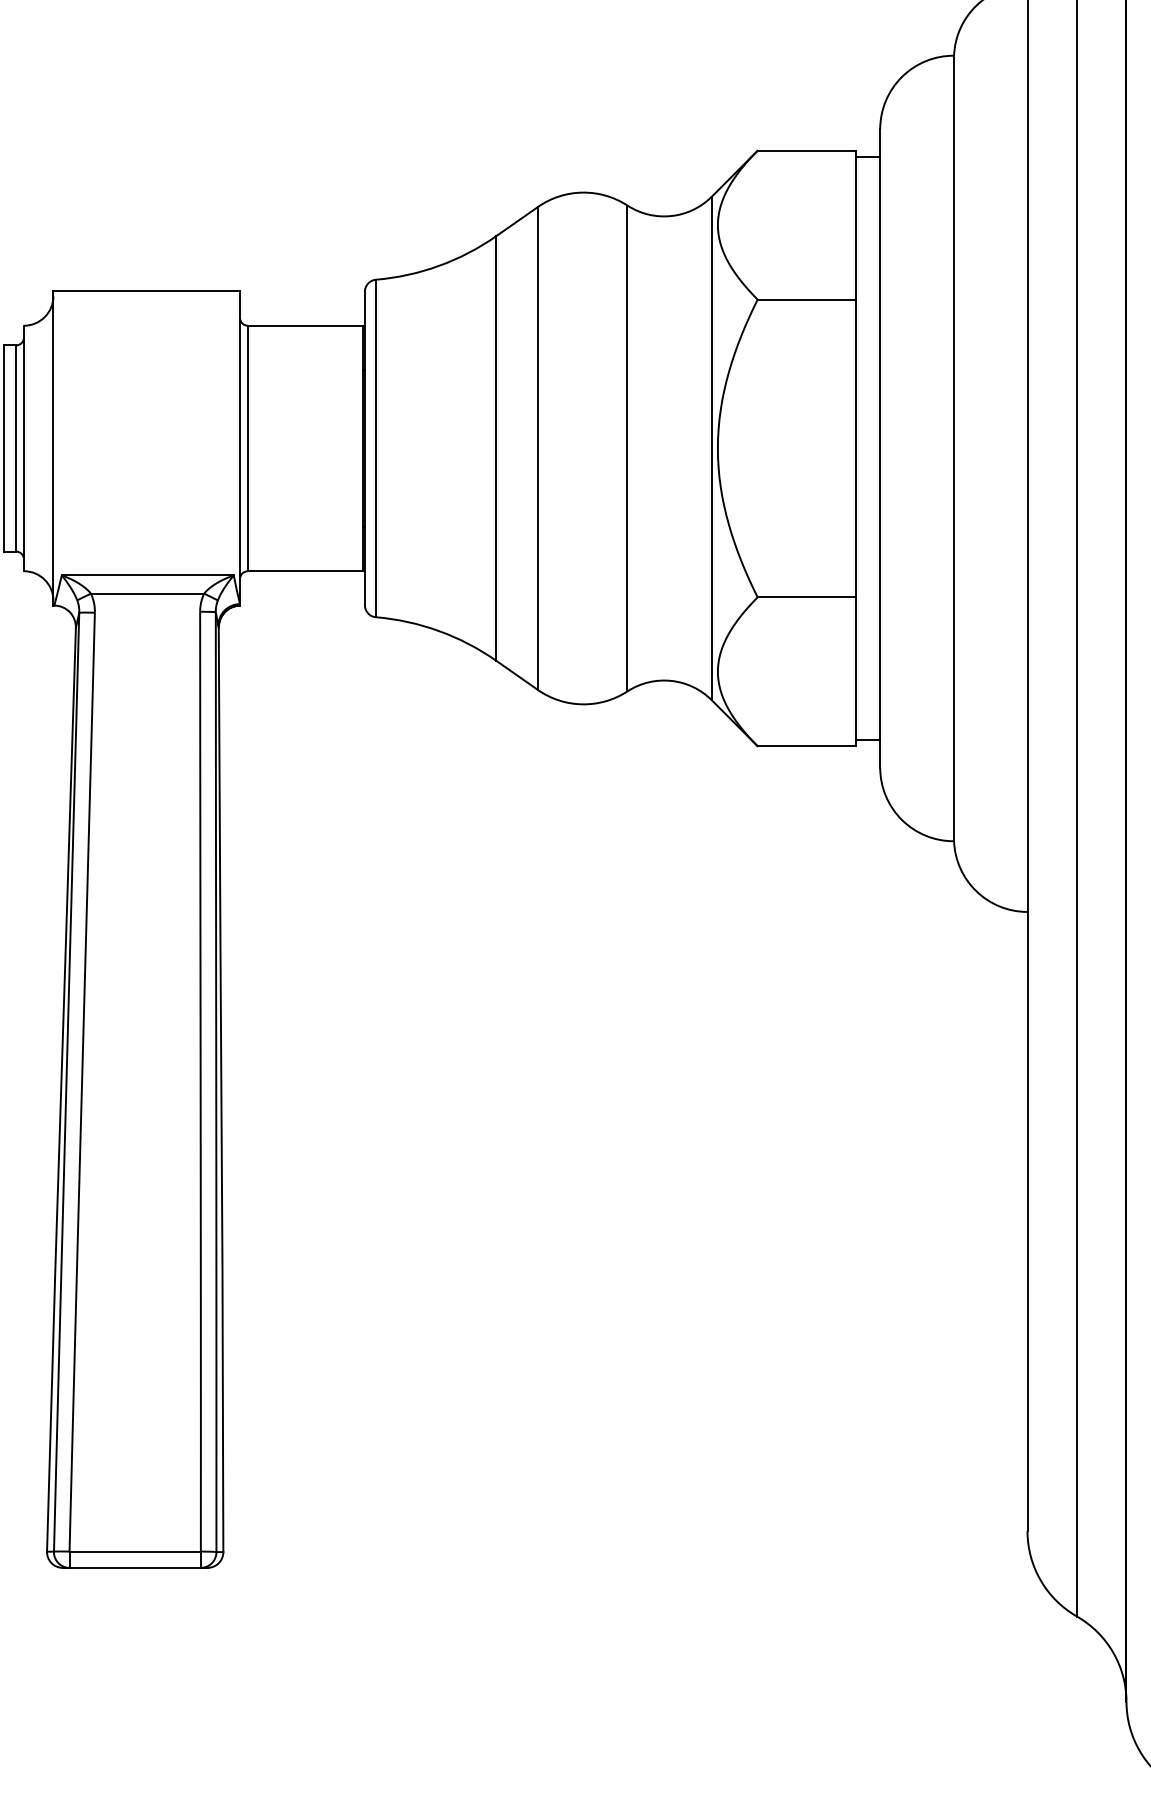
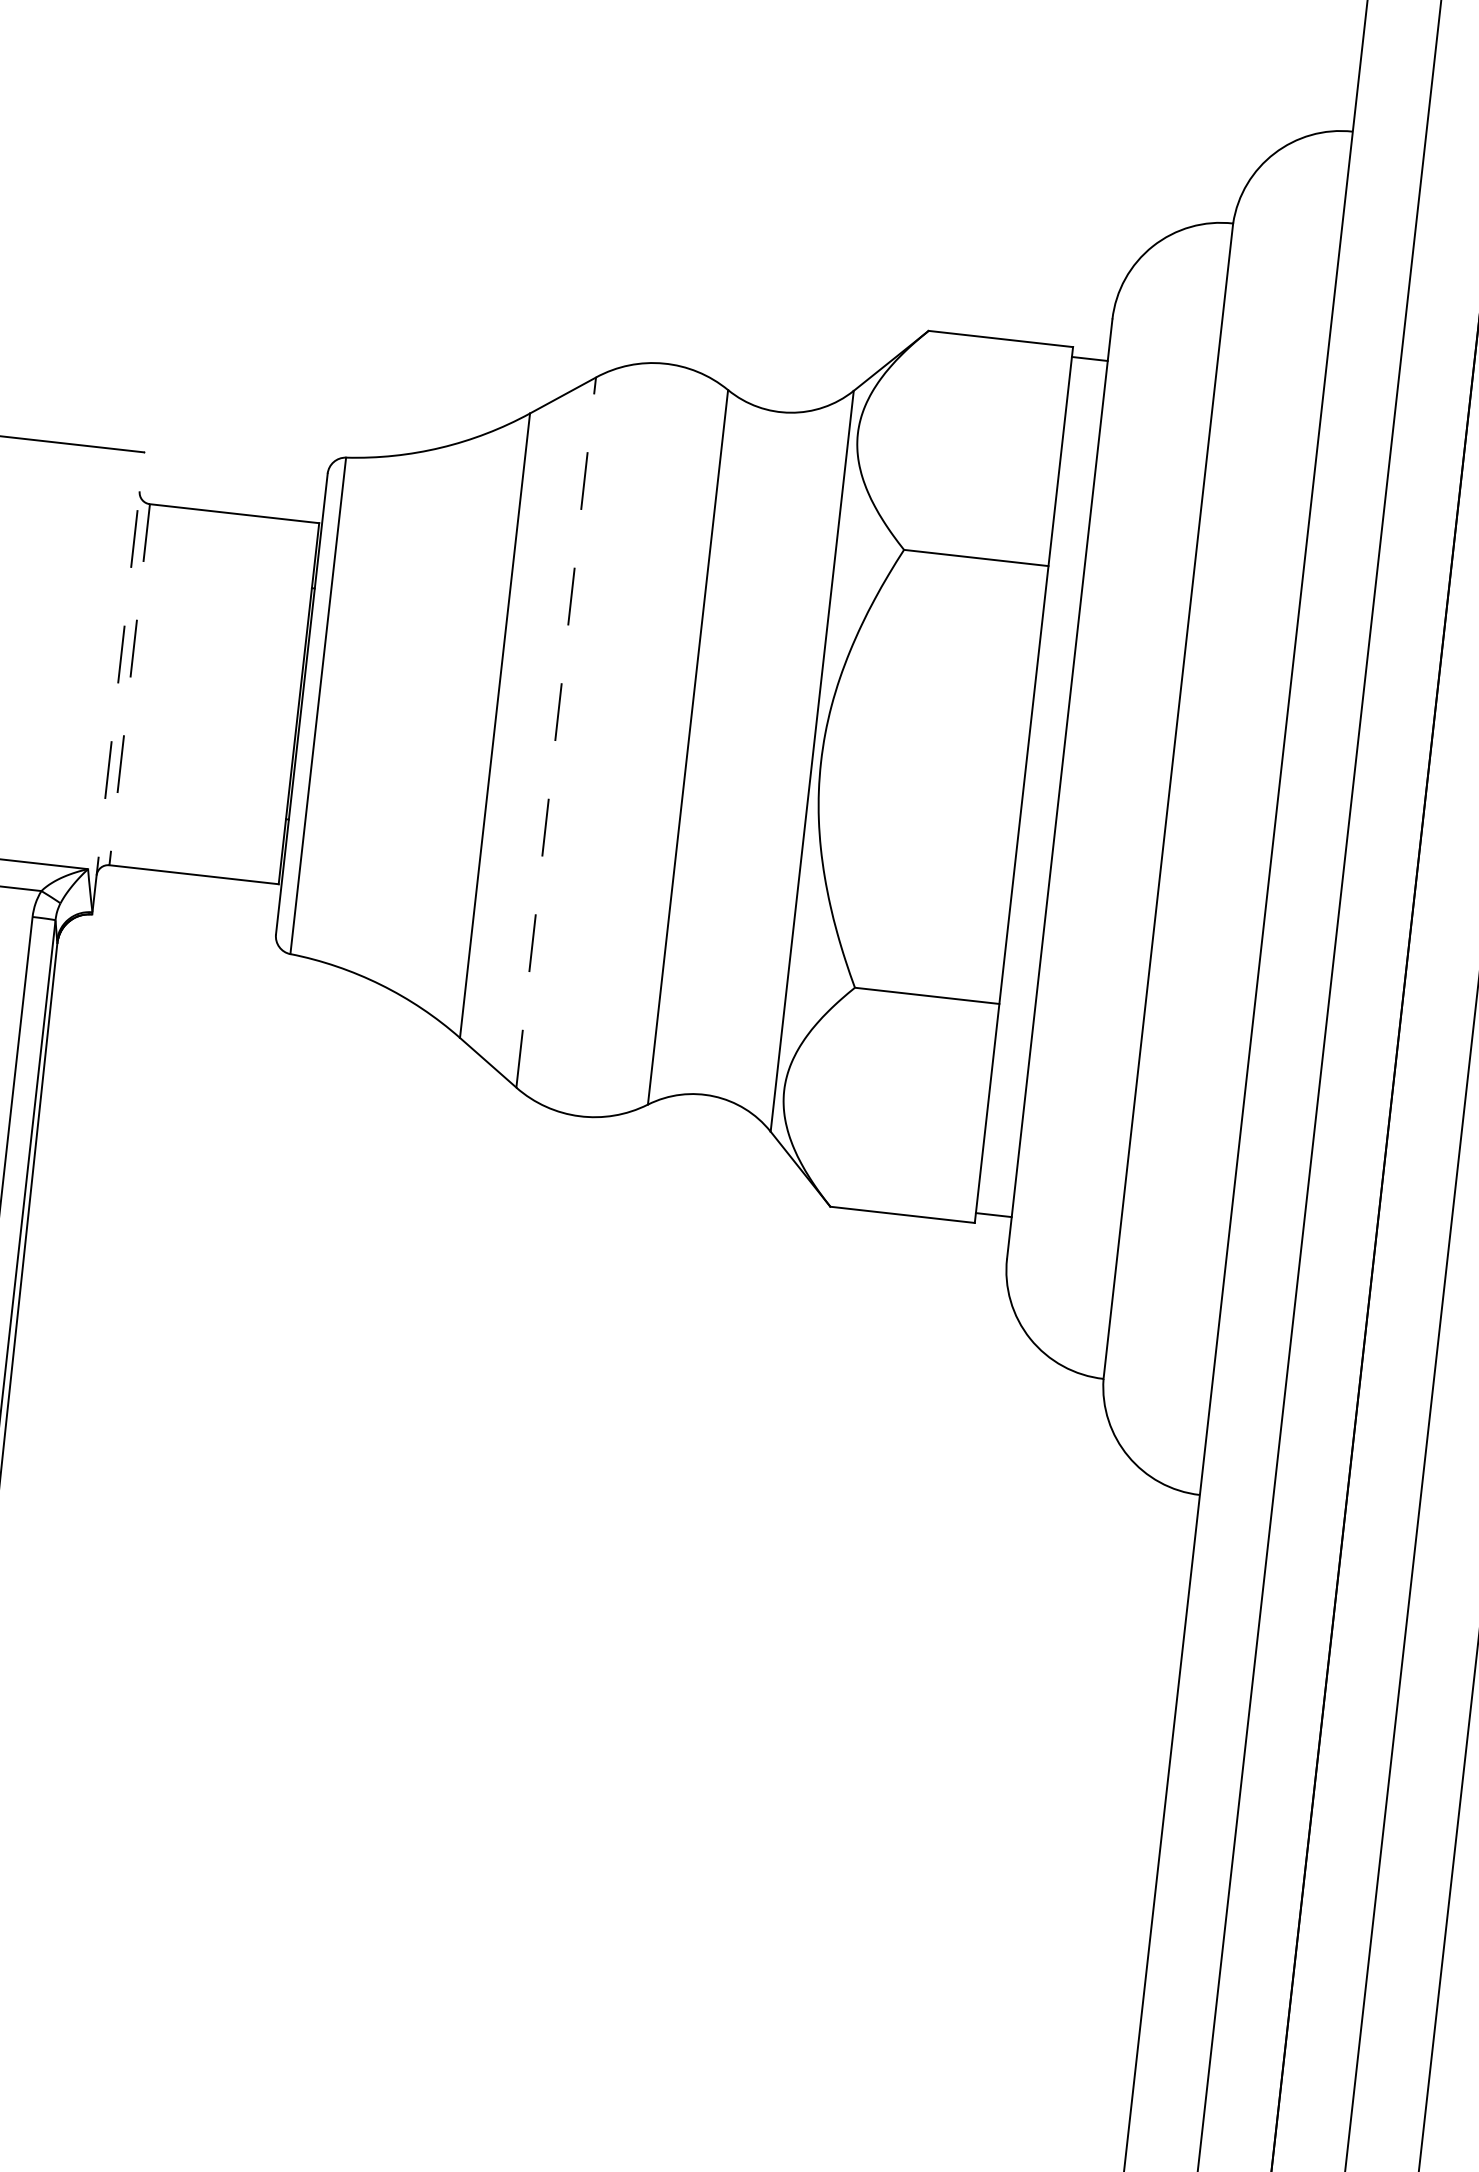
line: (240, 447) -> (119, 682), solid -> dashed
line: (537, 447) -> (555, 731), solid -> dashed
line: (247, 448) -> (129, 684), solid -> dashed

